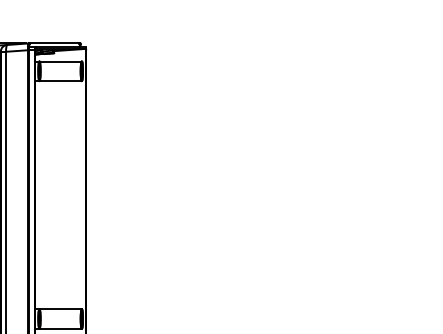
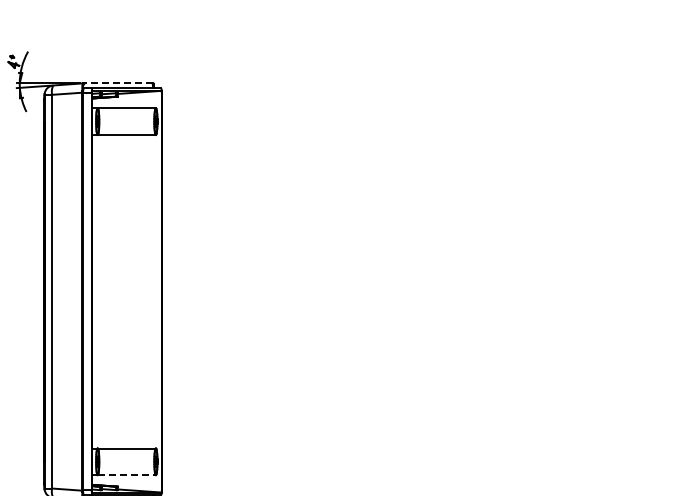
line: (54, 43) -> (118, 83), solid -> dashed
line: (61, 328) -> (127, 475), solid -> dashed

